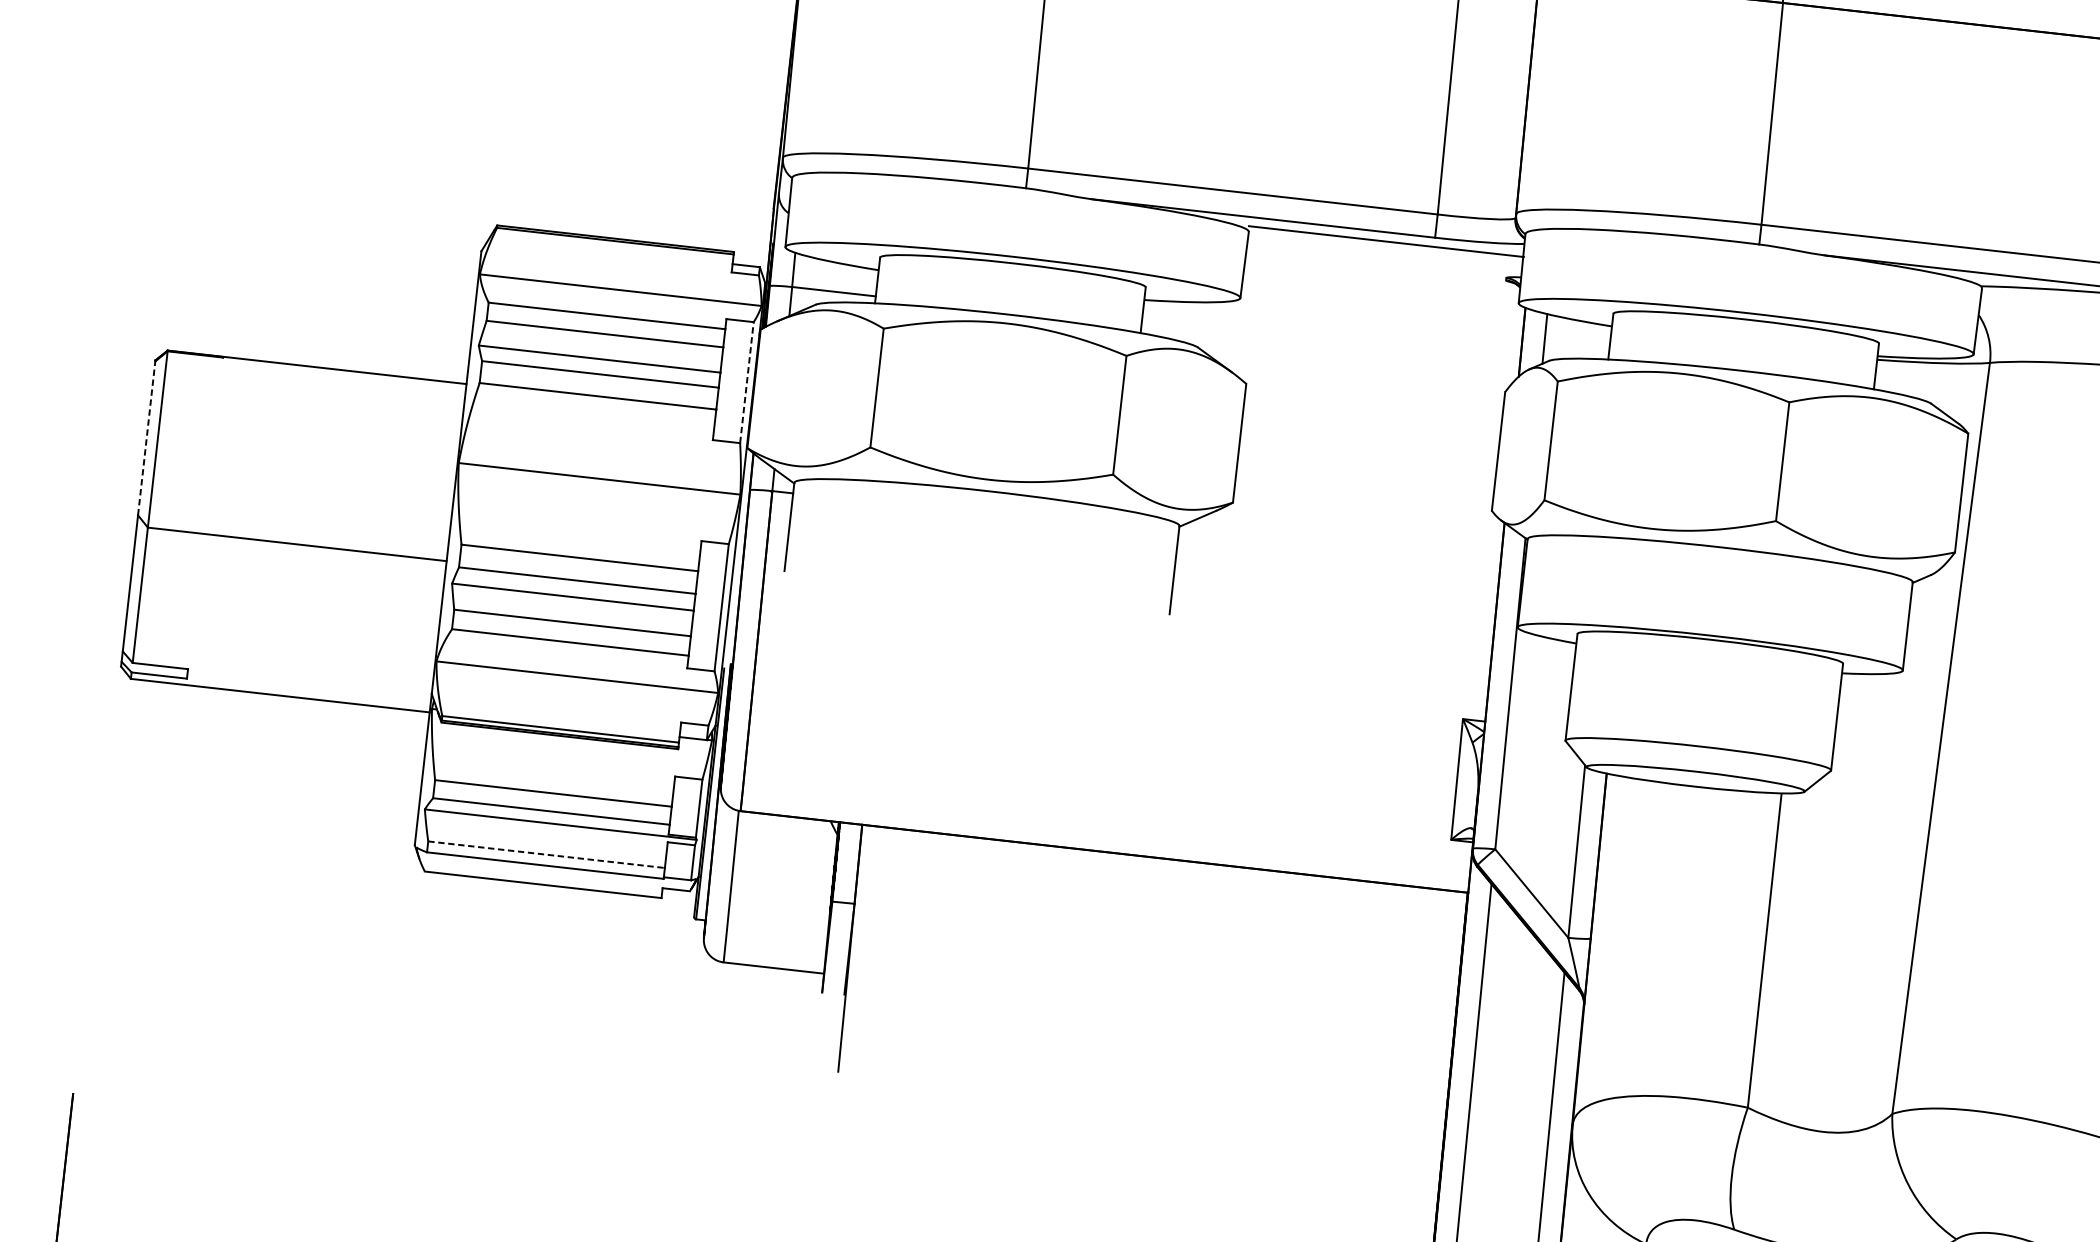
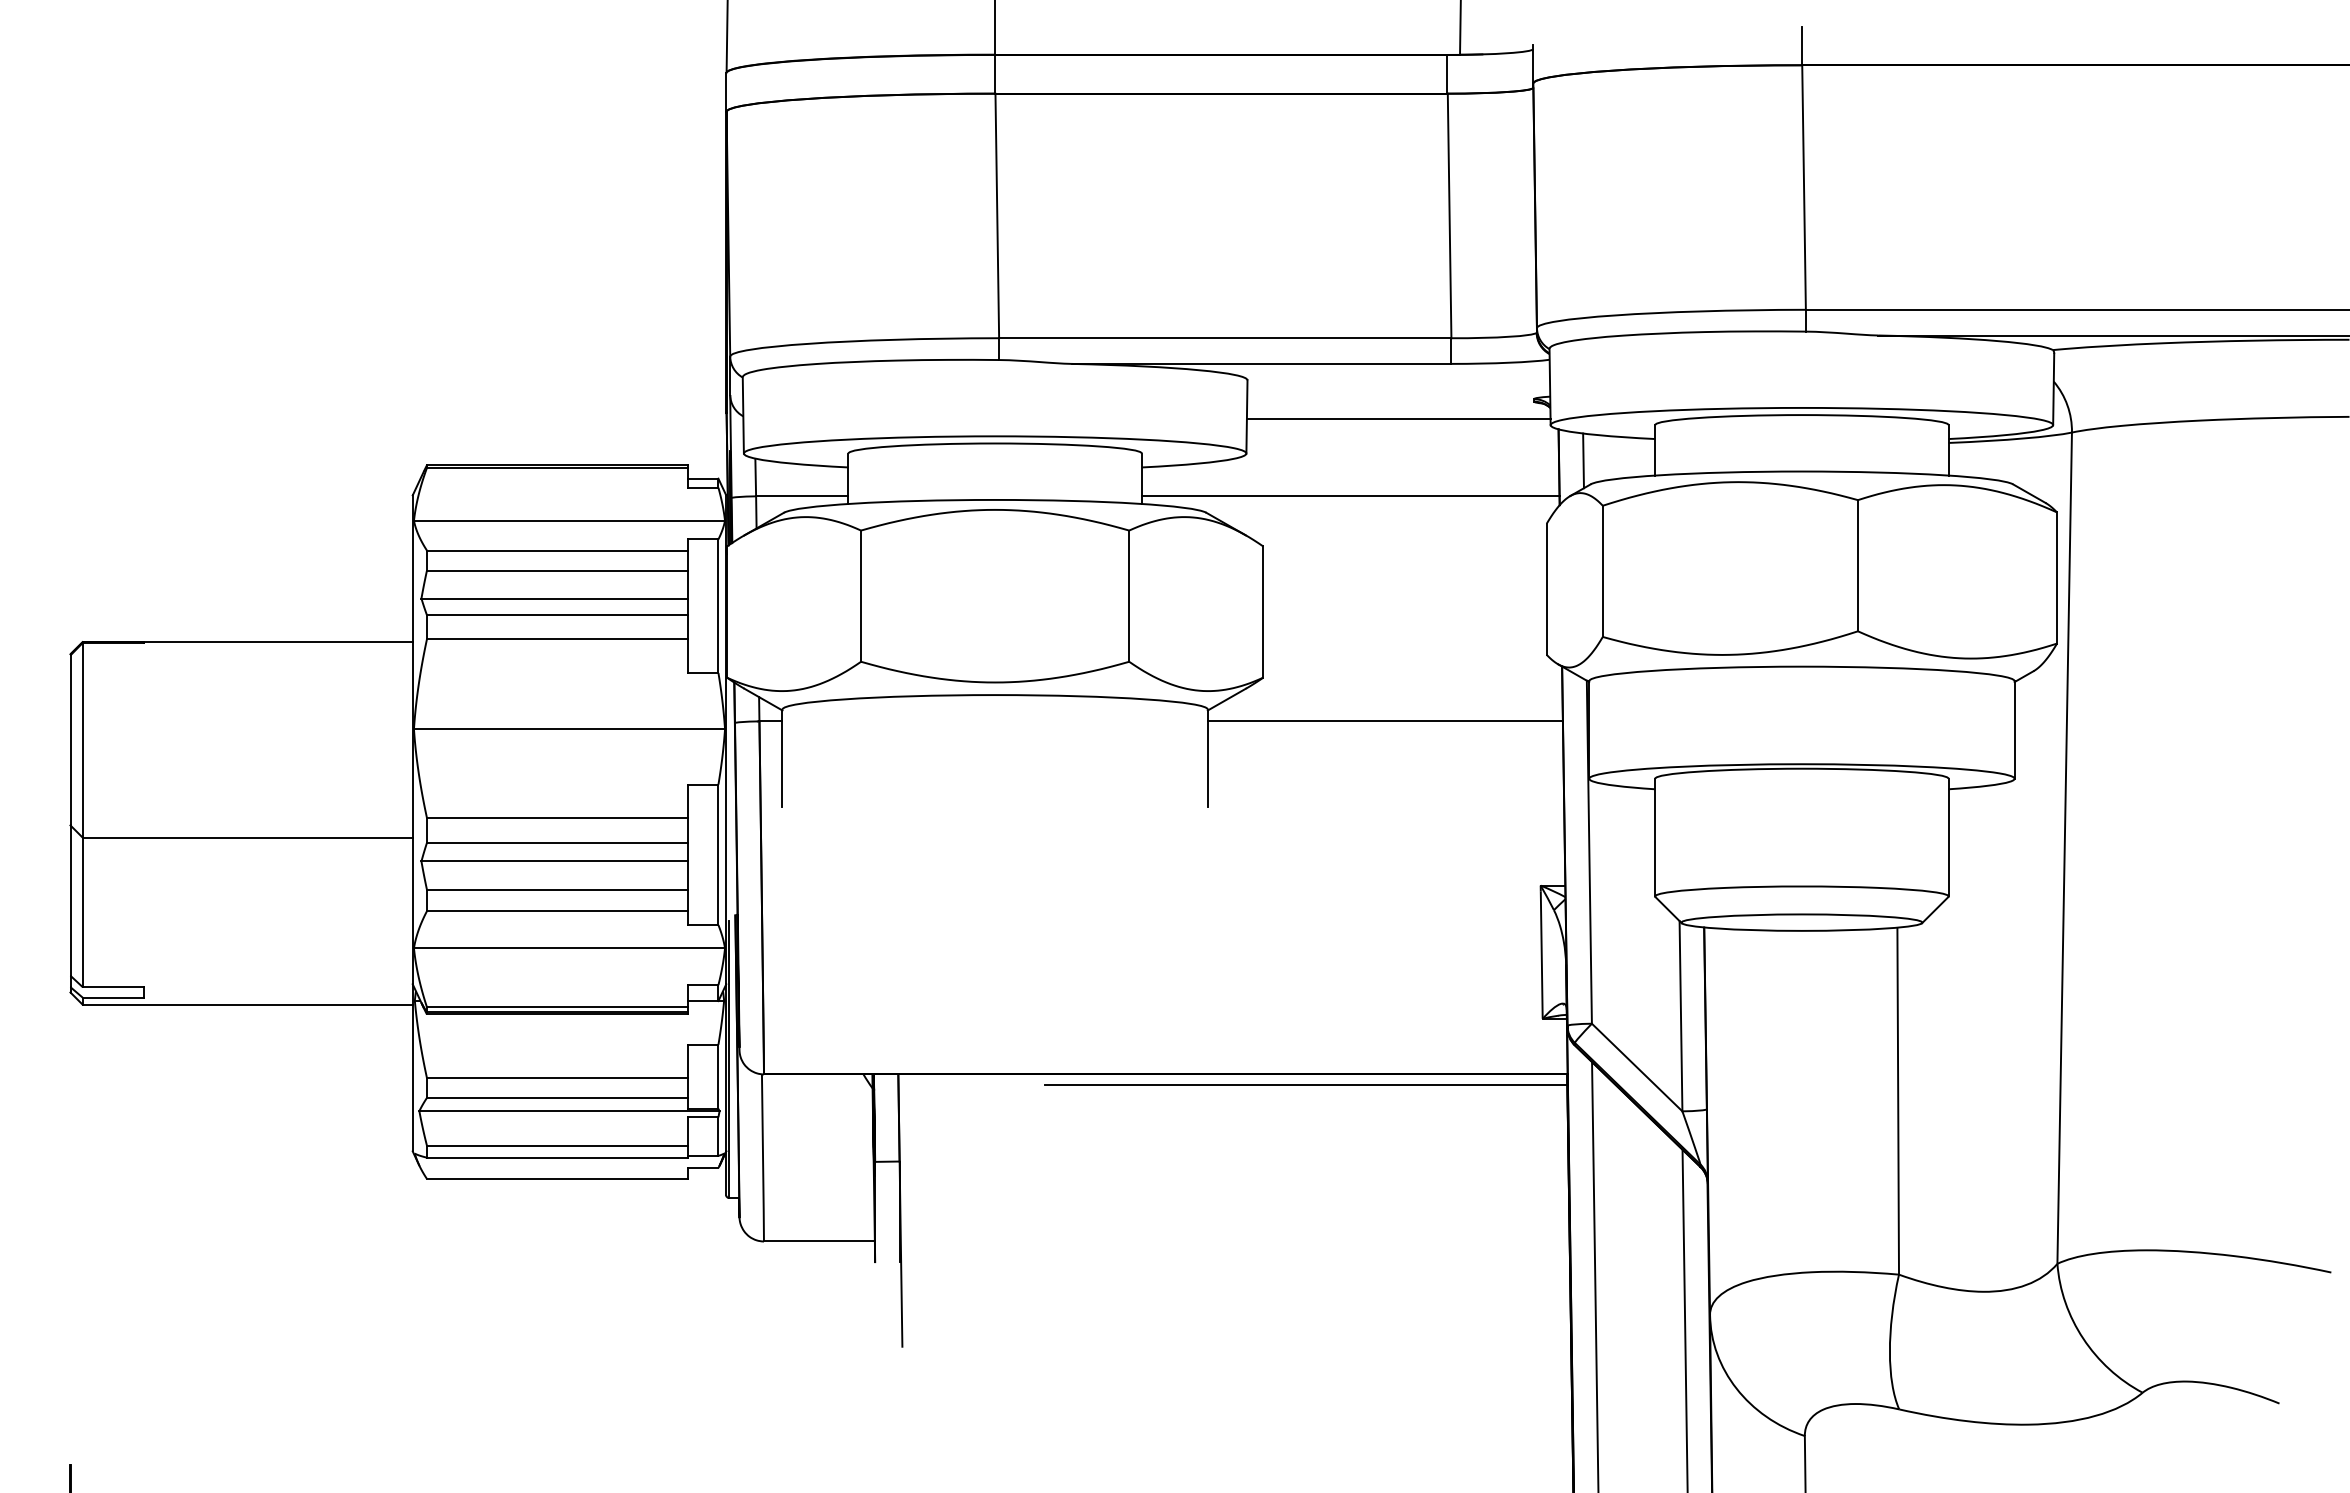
line: (1386, 241) -> (1398, 419), moved
line: (1330, 347) -> (1350, 496), added
line: (746, 382) -> (718, 606), dashed -> solid
line: (146, 437) -> (70, 739), dashed -> solid
line: (1338, 554) -> (1384, 721), added
line: (546, 854) -> (557, 1145), dashed -> solid
line: (1230, 876) -> (1306, 1085), added

